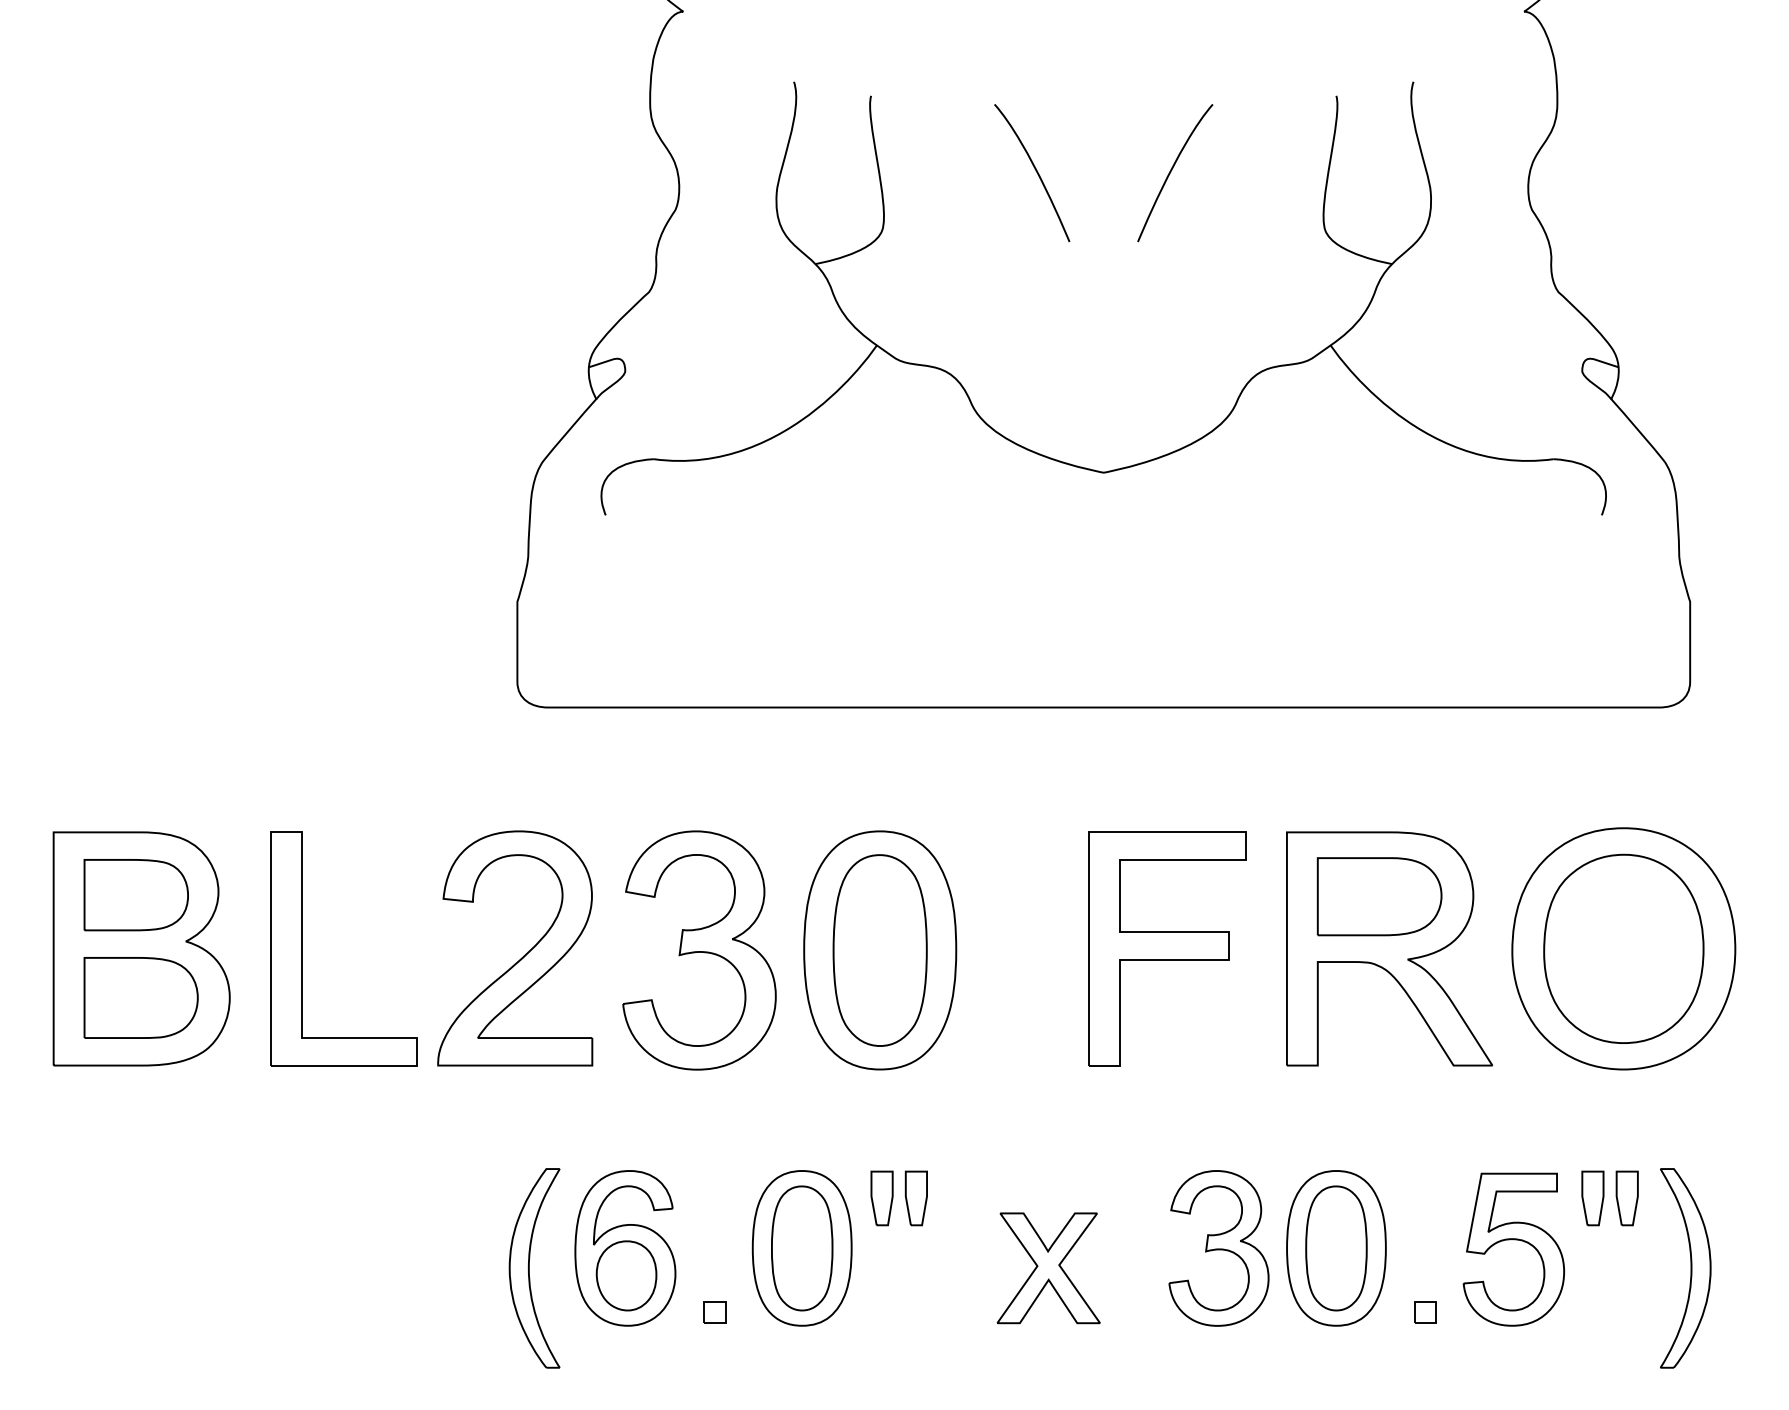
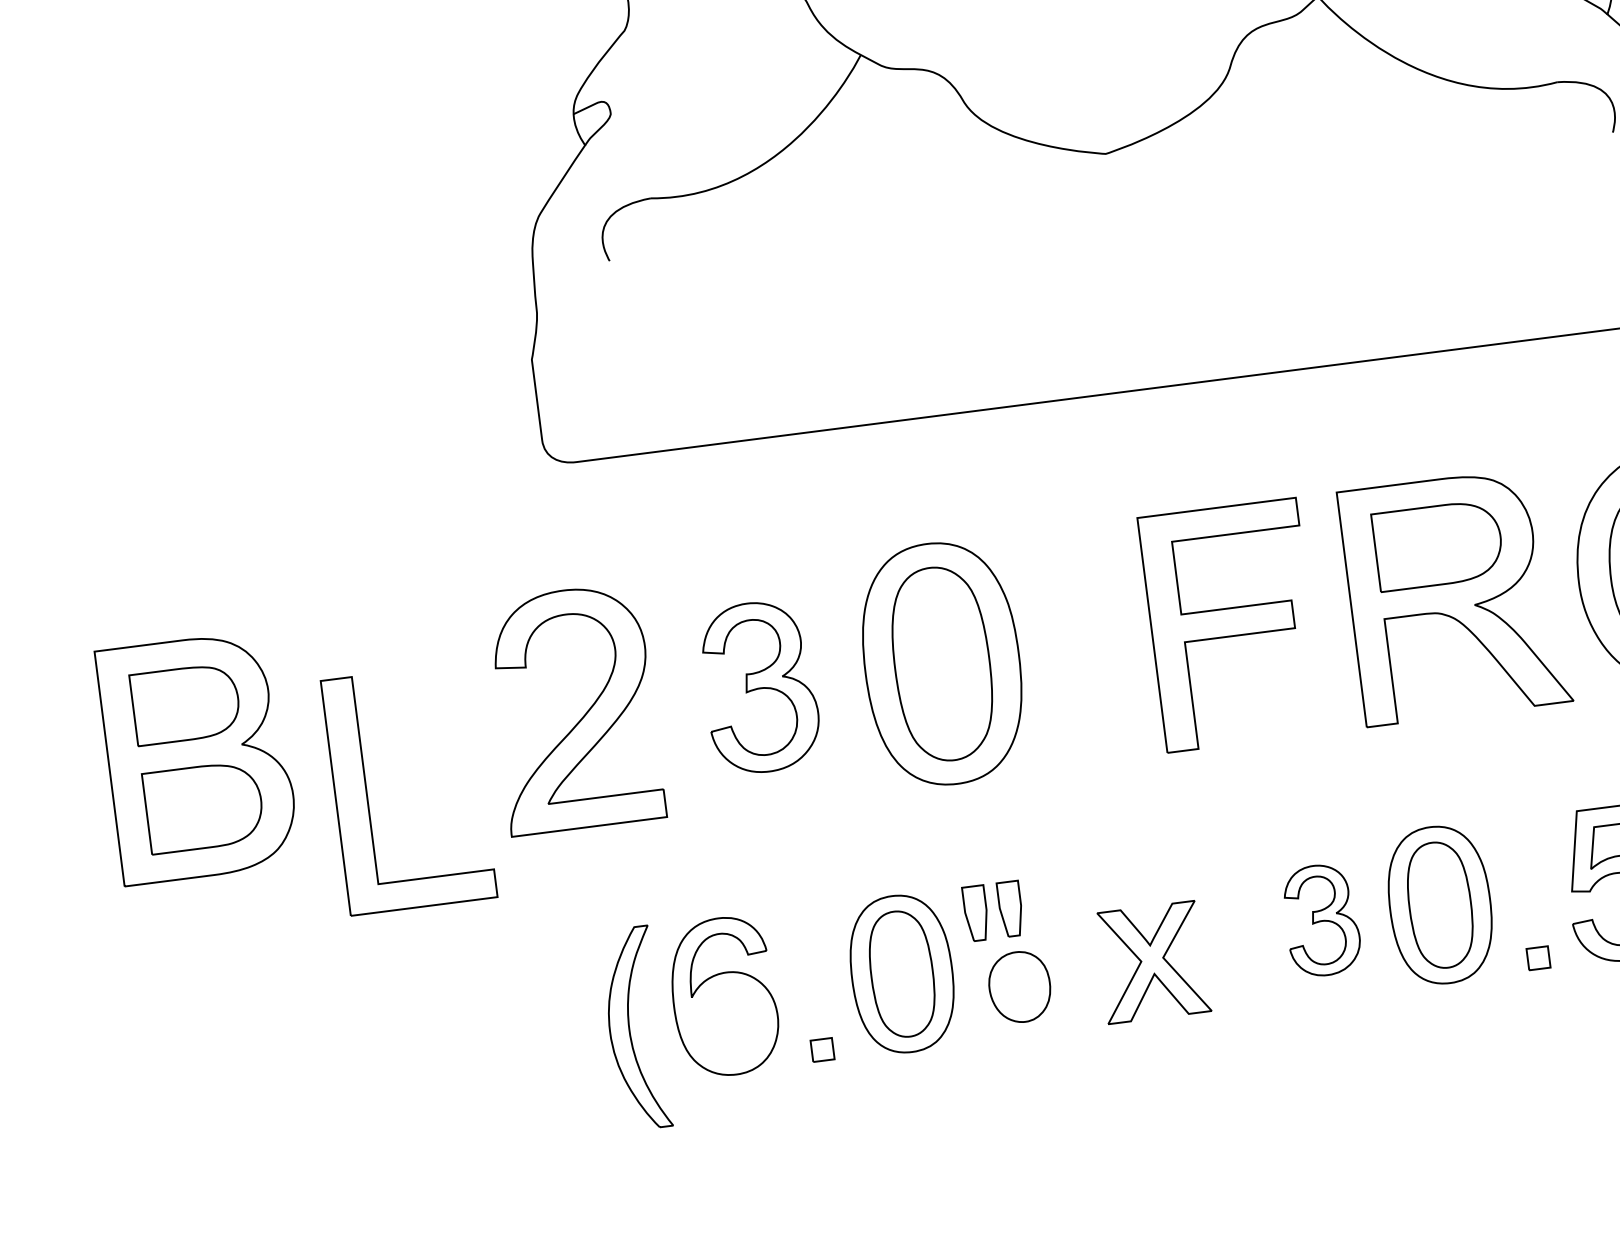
part: (302, 948) -> (367, 793), moved
part: (699, 950) -> (760, 687), size x0.7
part: (1218, 1248) -> (1321, 920), size x0.7
part: (626, 1275) -> (1019, 986), moved

